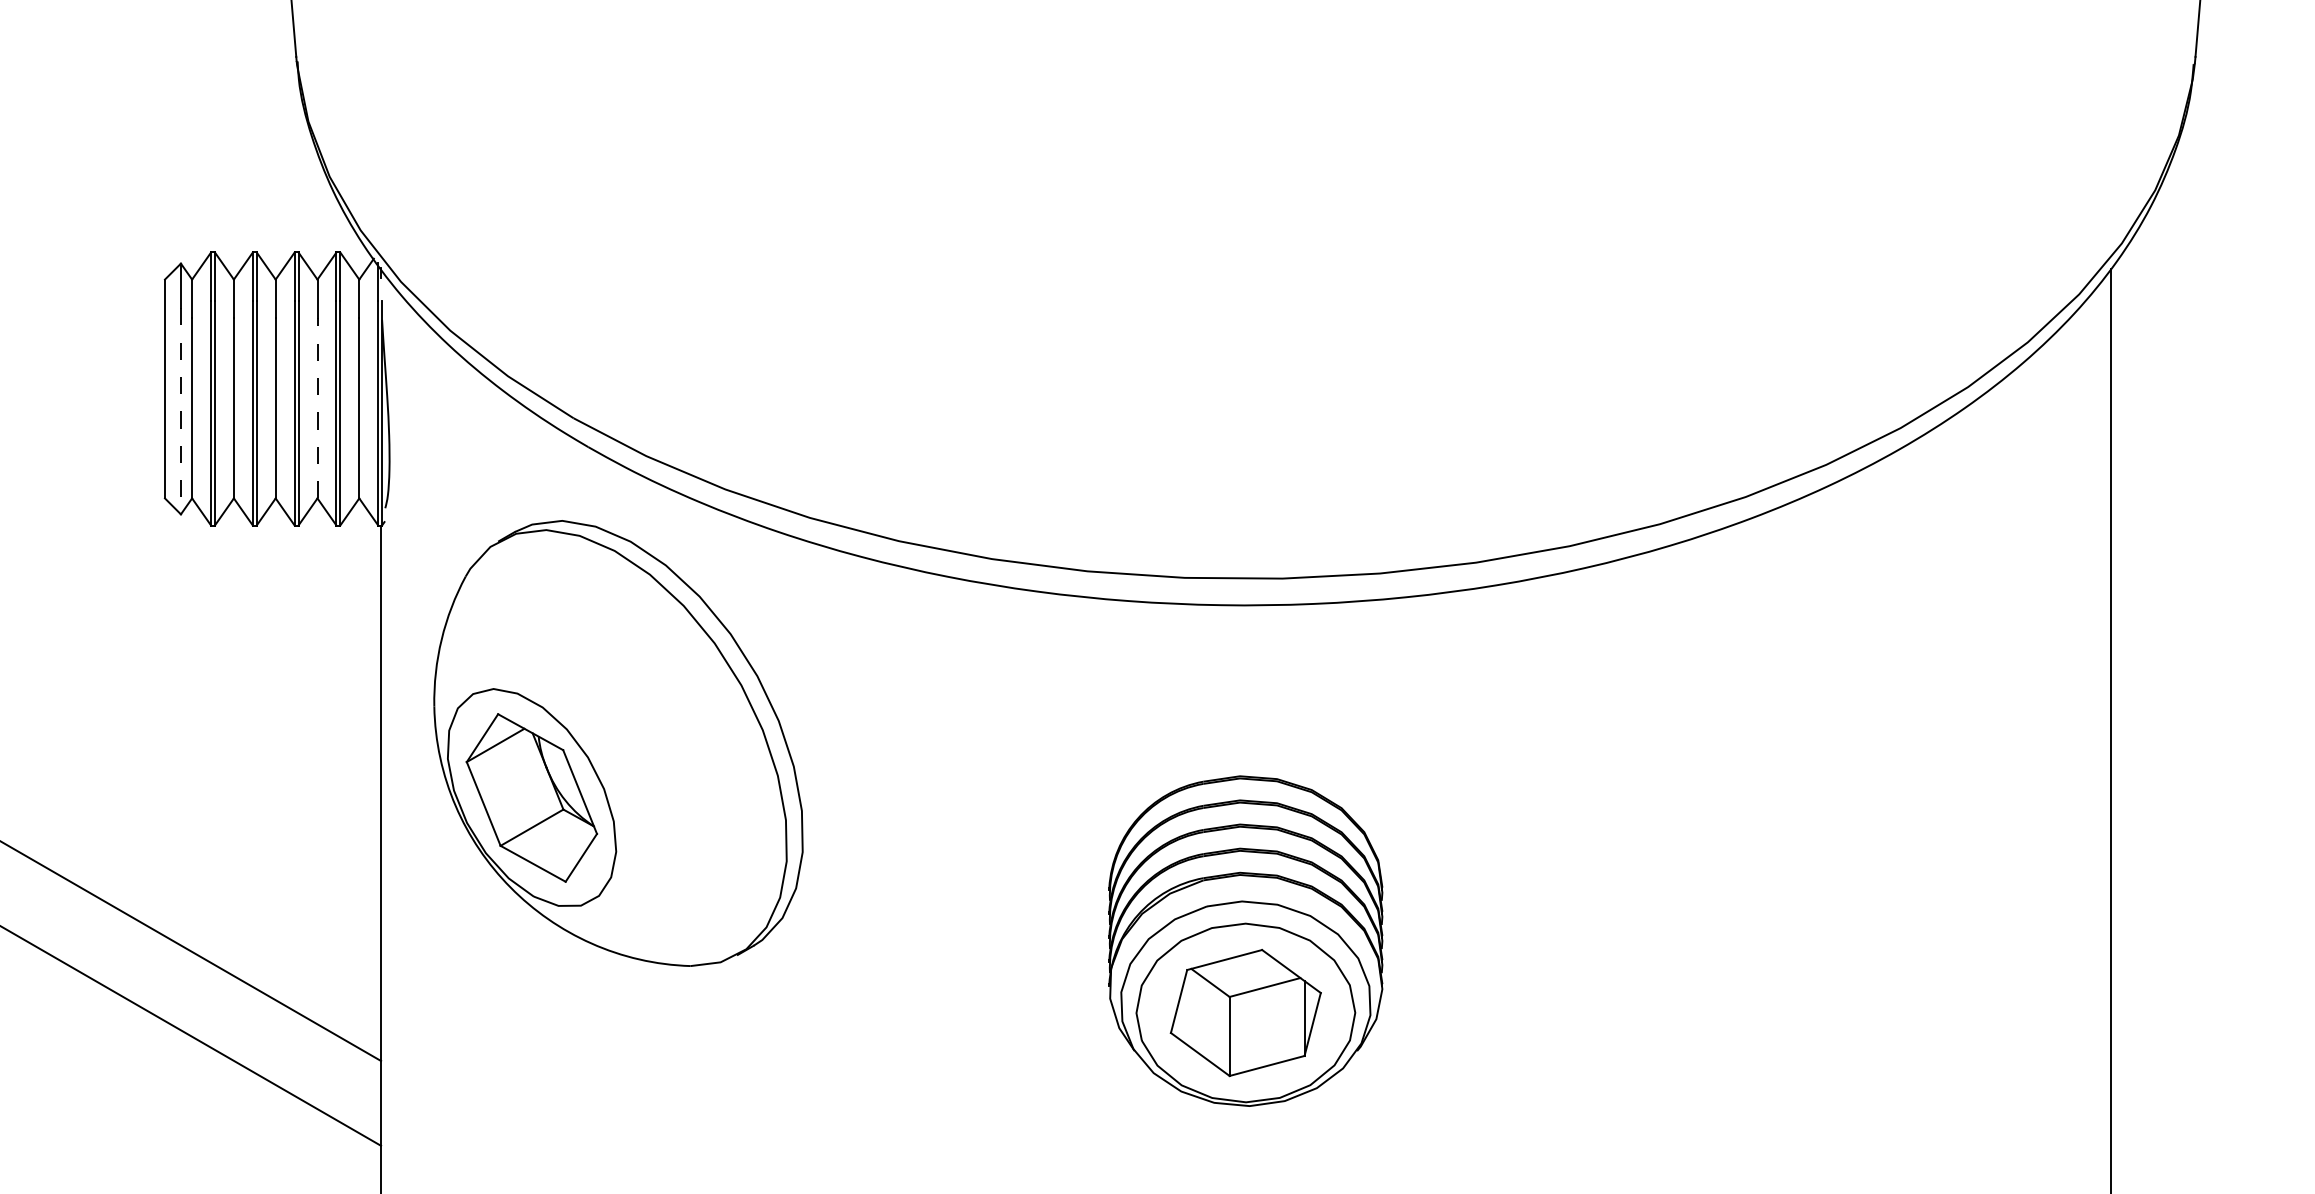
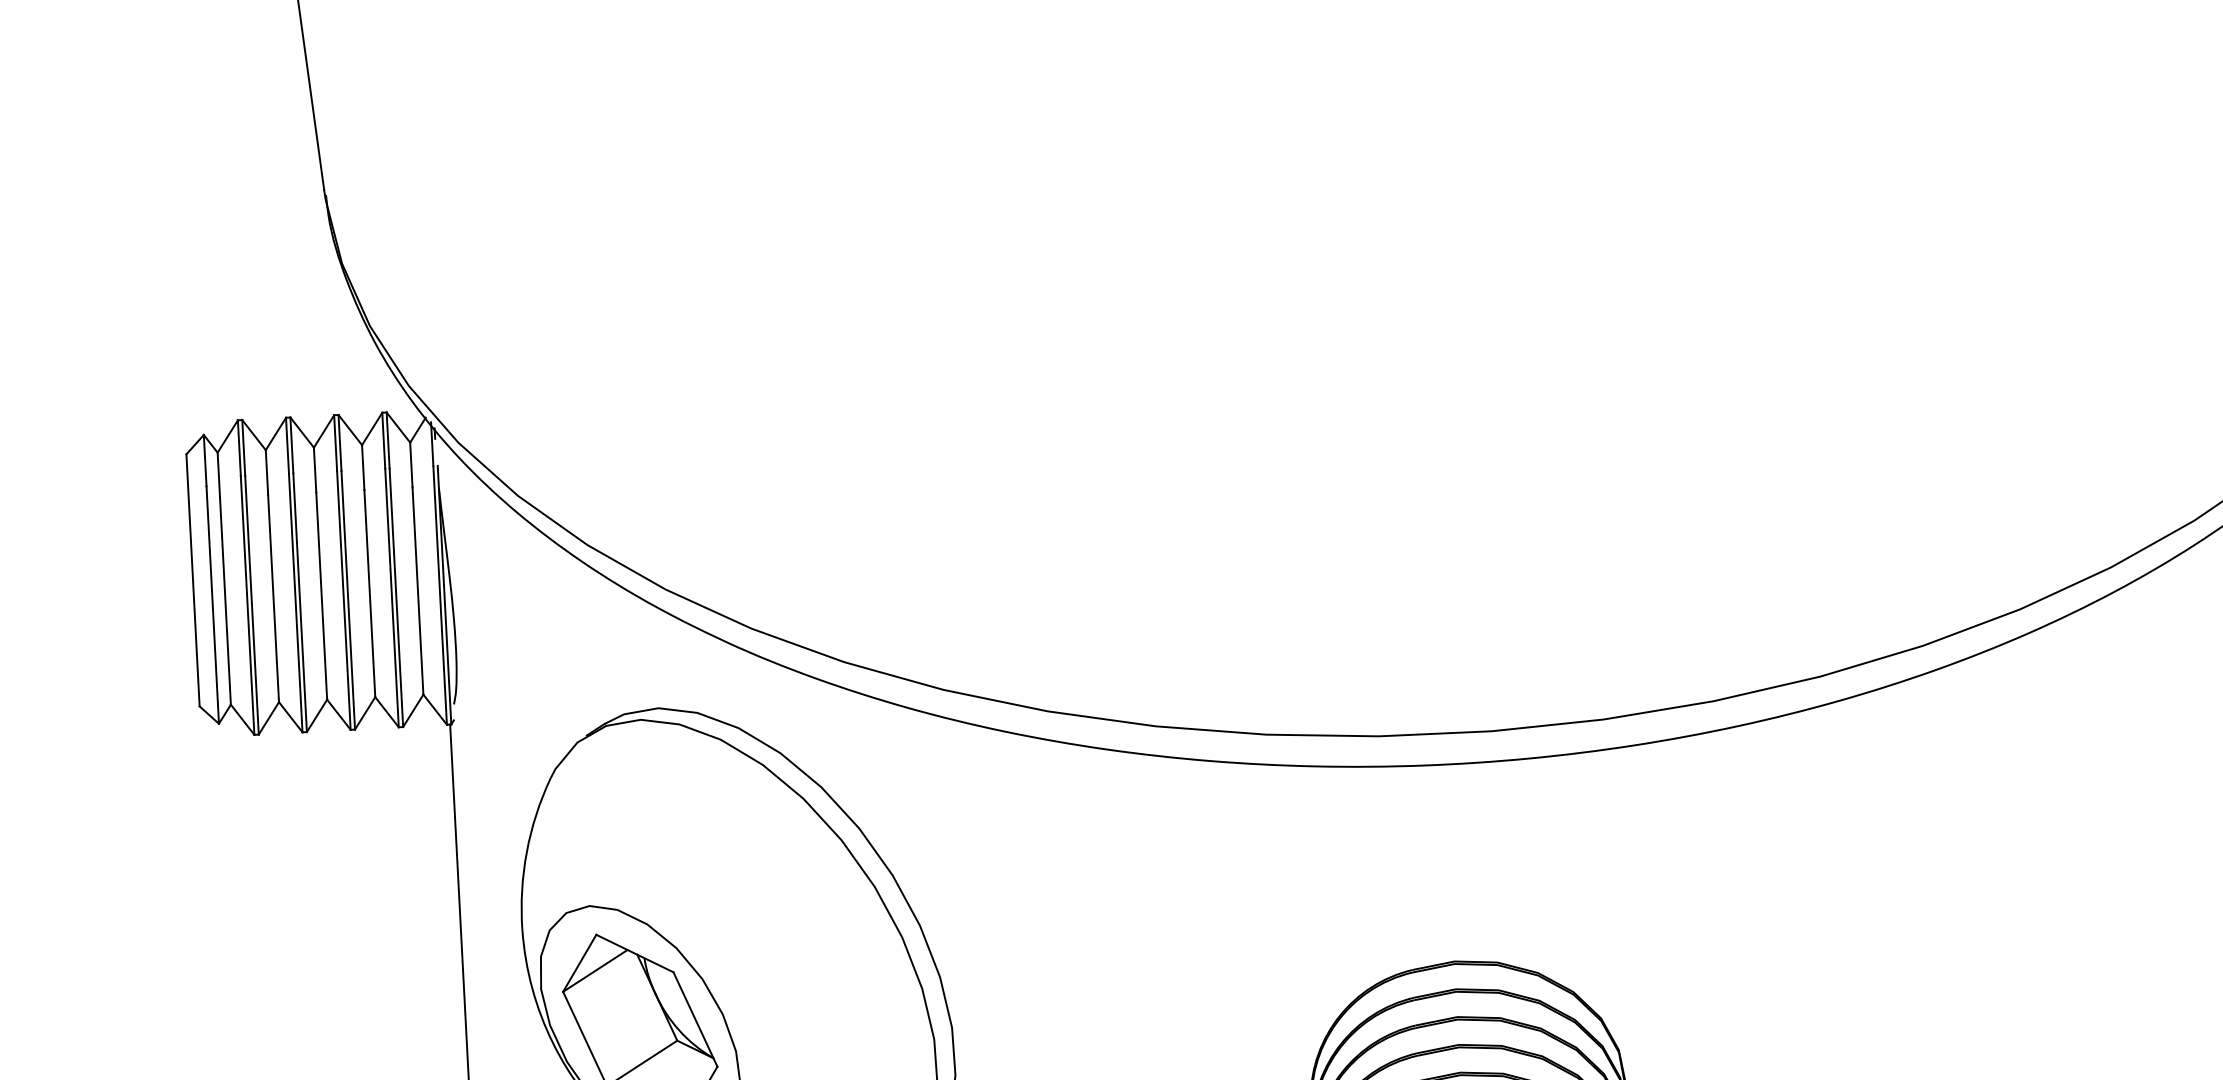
line: (317, 408) -> (369, 593), dashed -> solid
line: (180, 411) -> (212, 605), dashed -> solid

